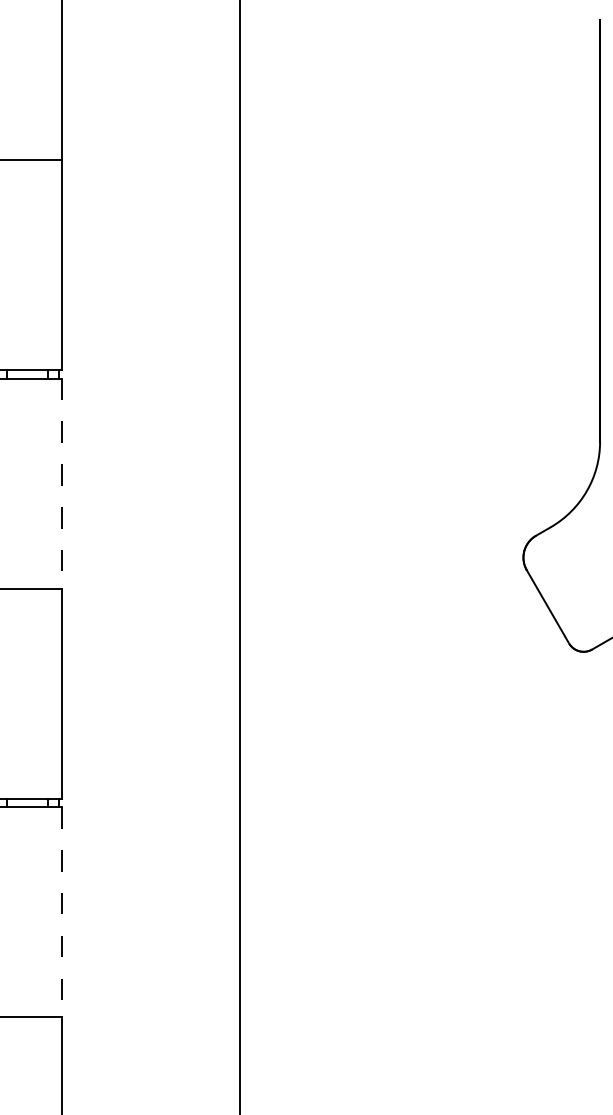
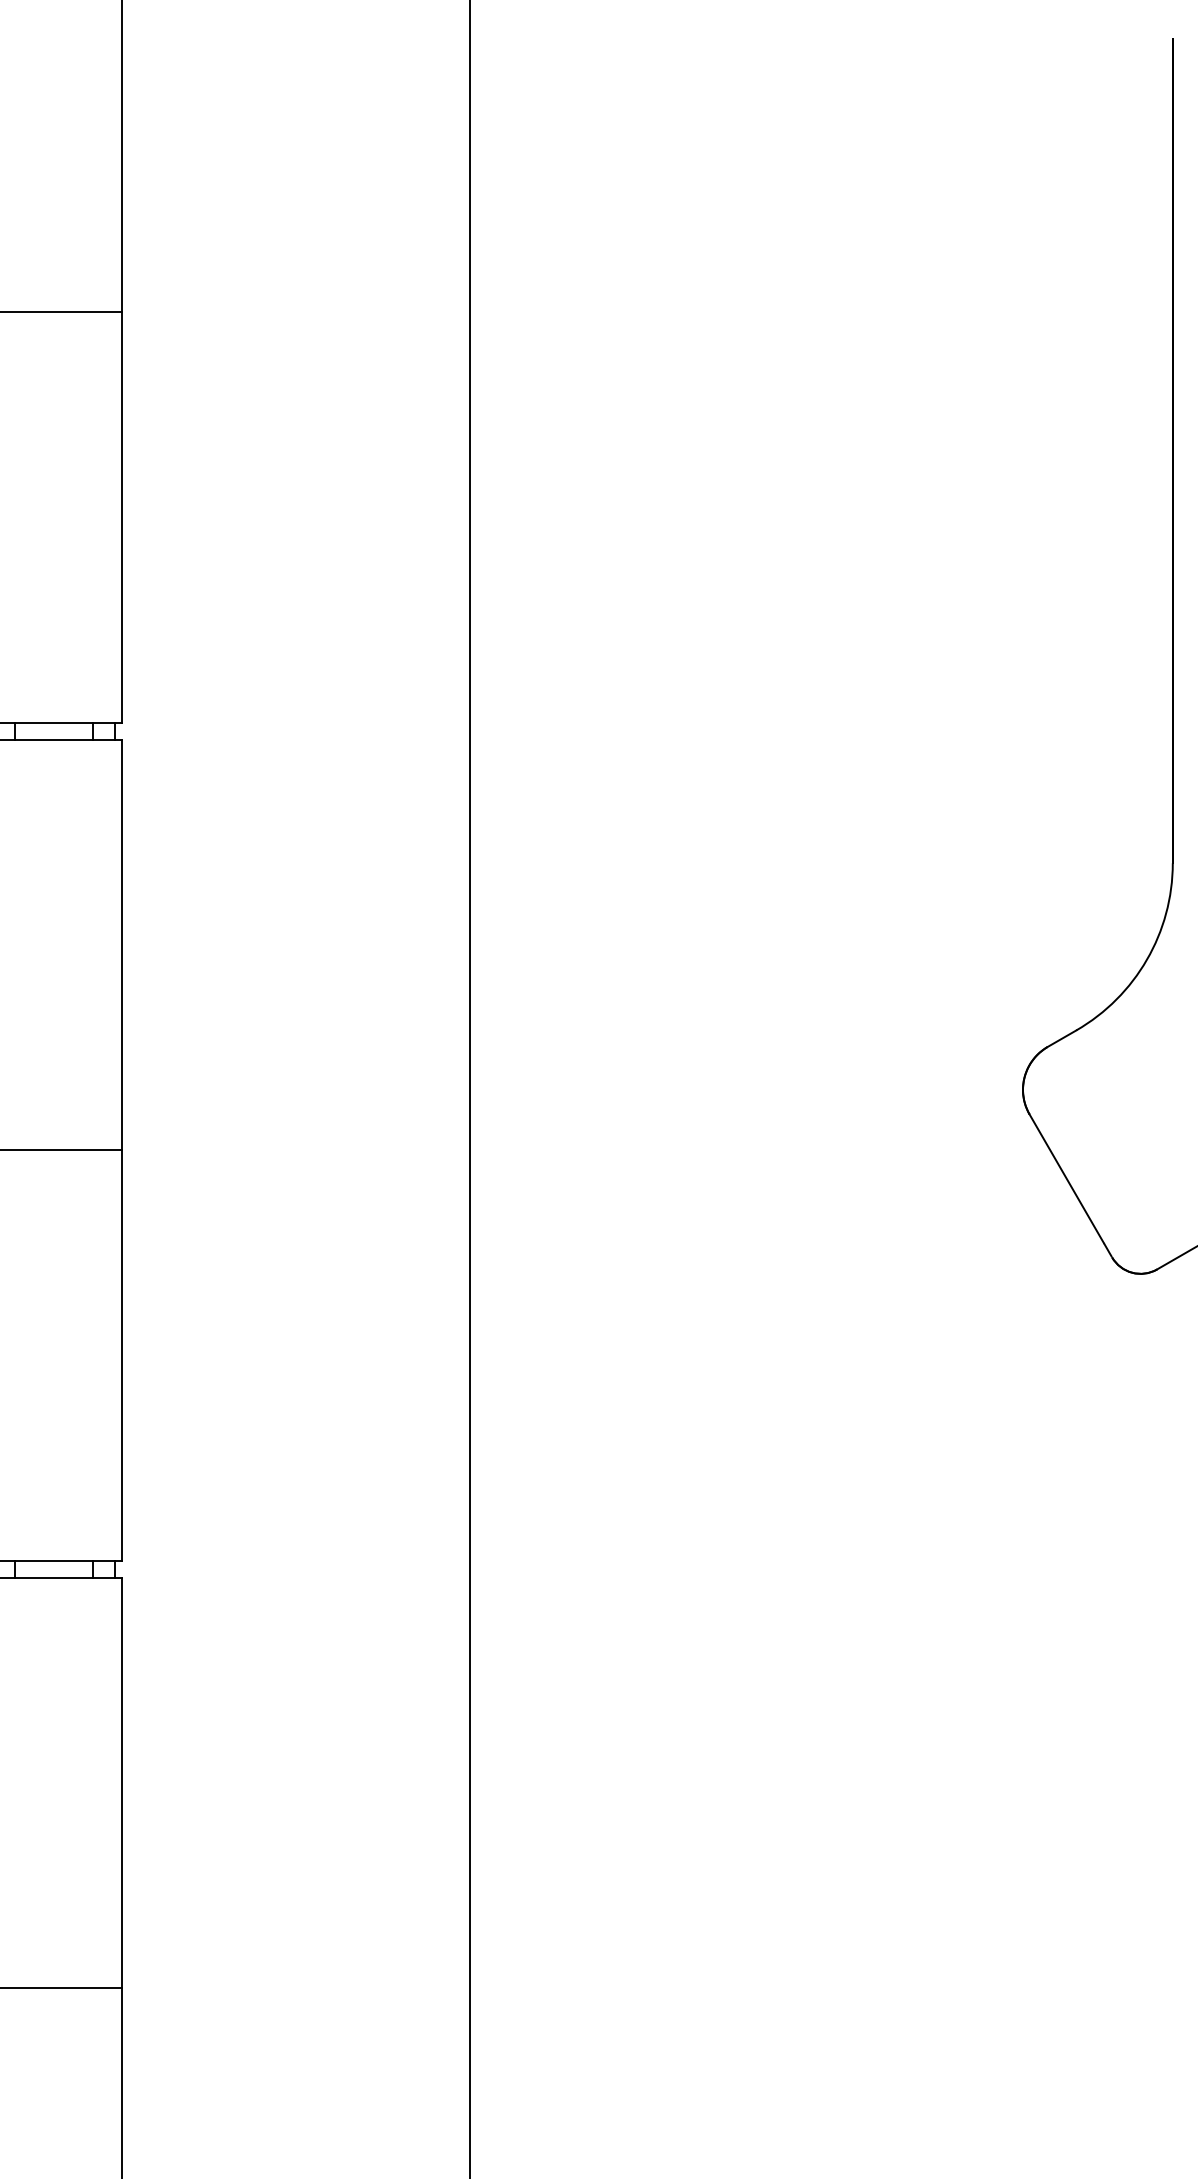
line: (62, 484) -> (122, 946), dashed -> solid
line: (62, 912) -> (122, 1783), dashed -> solid

